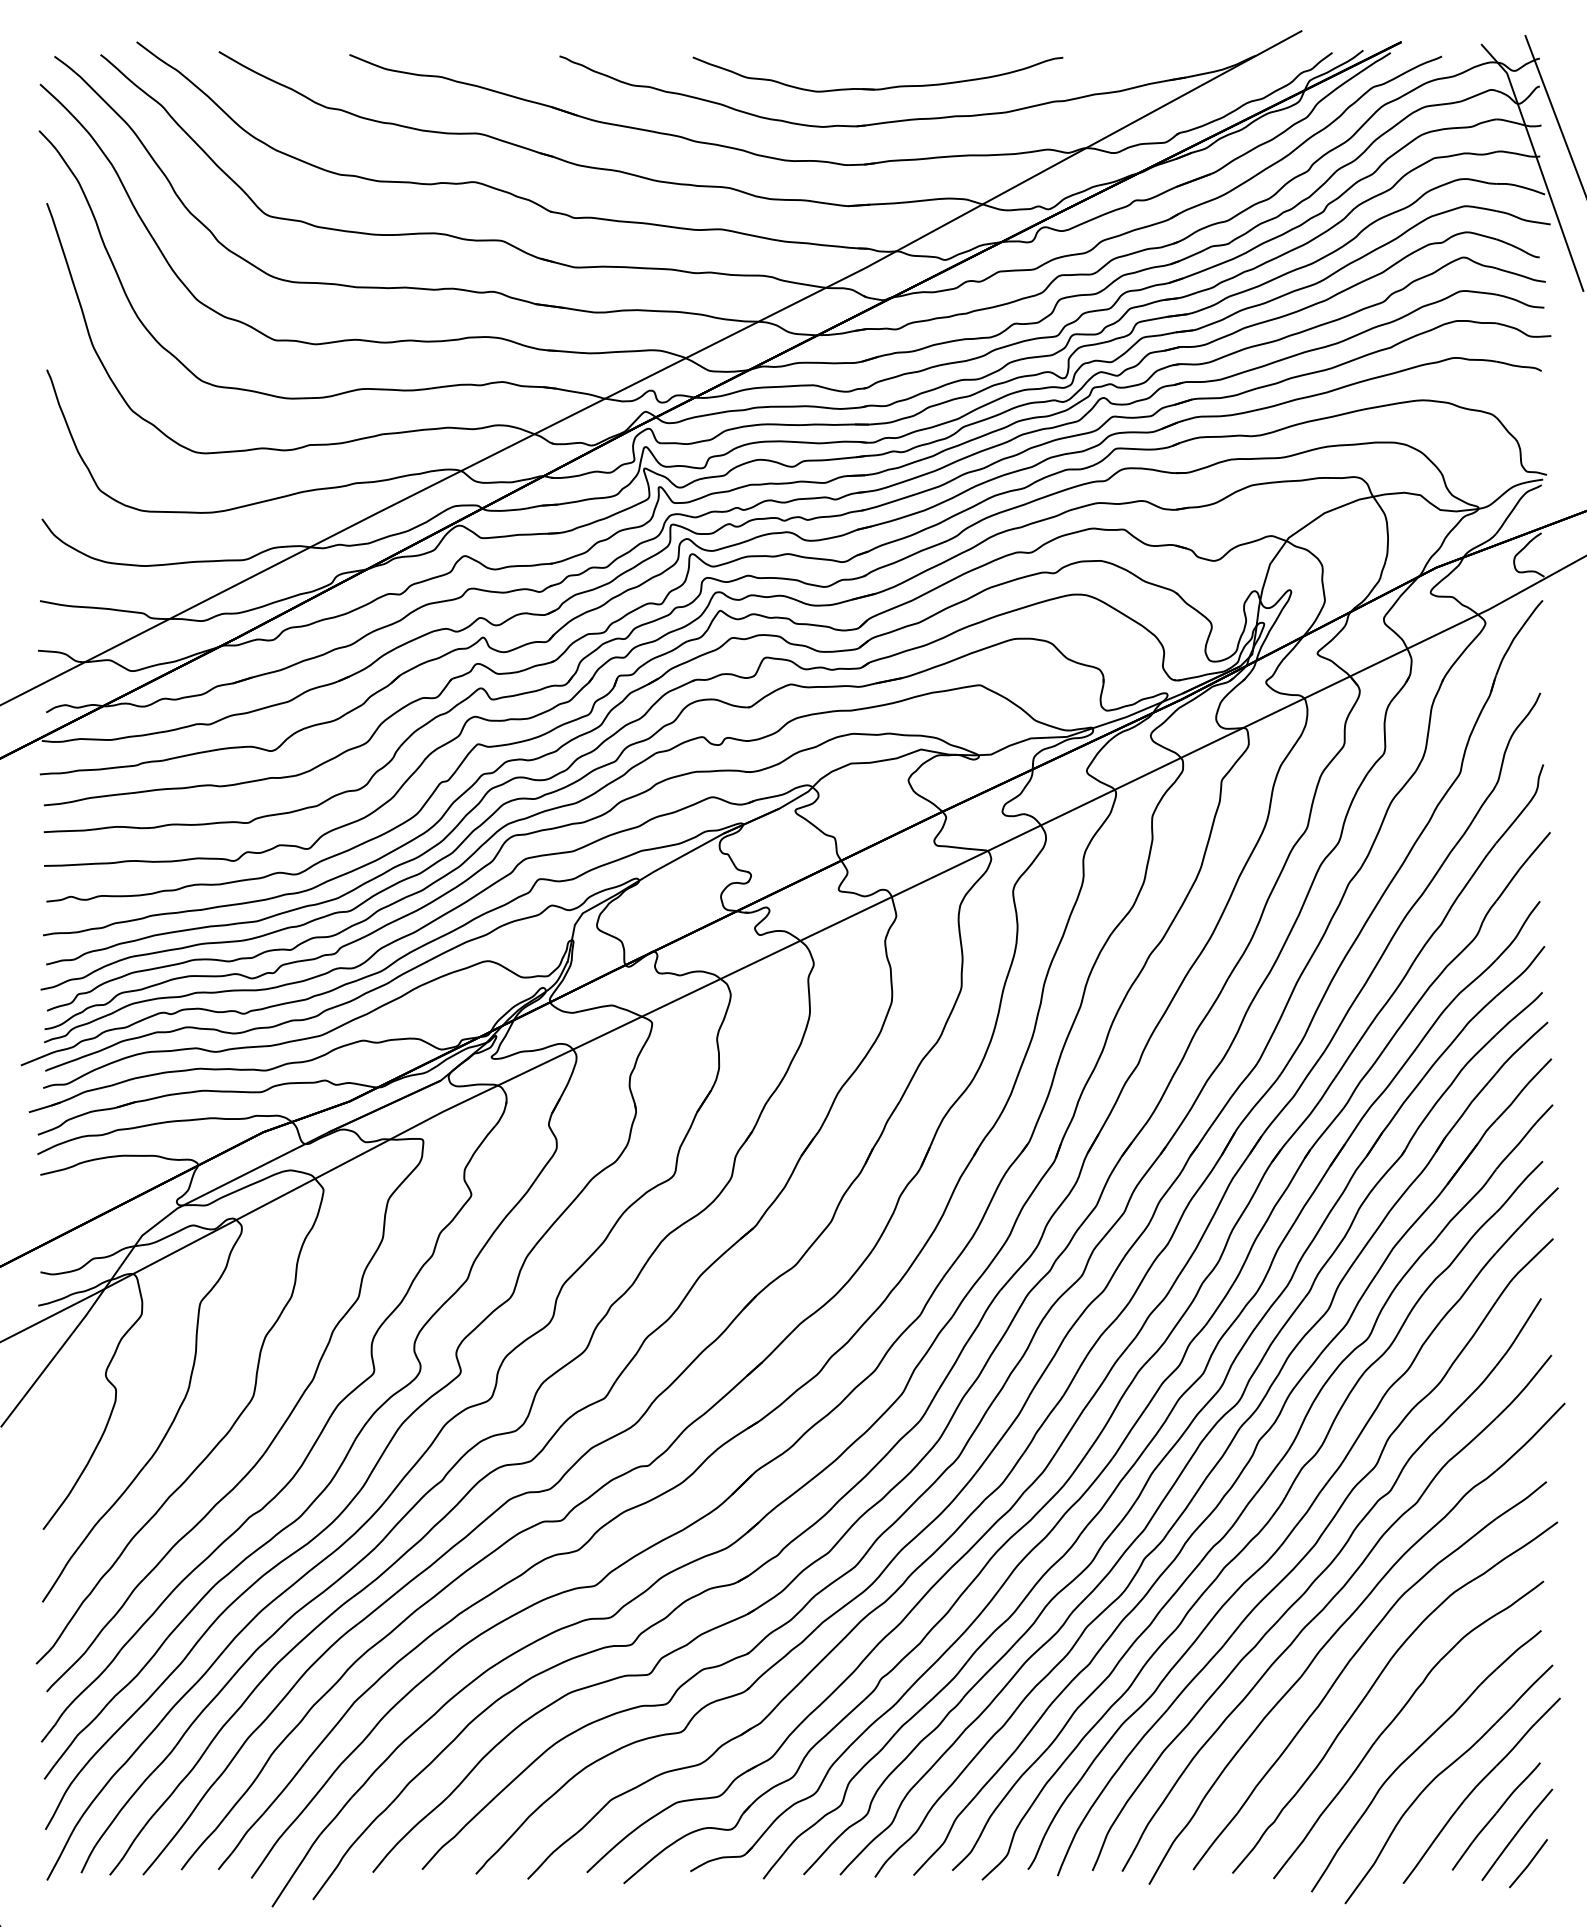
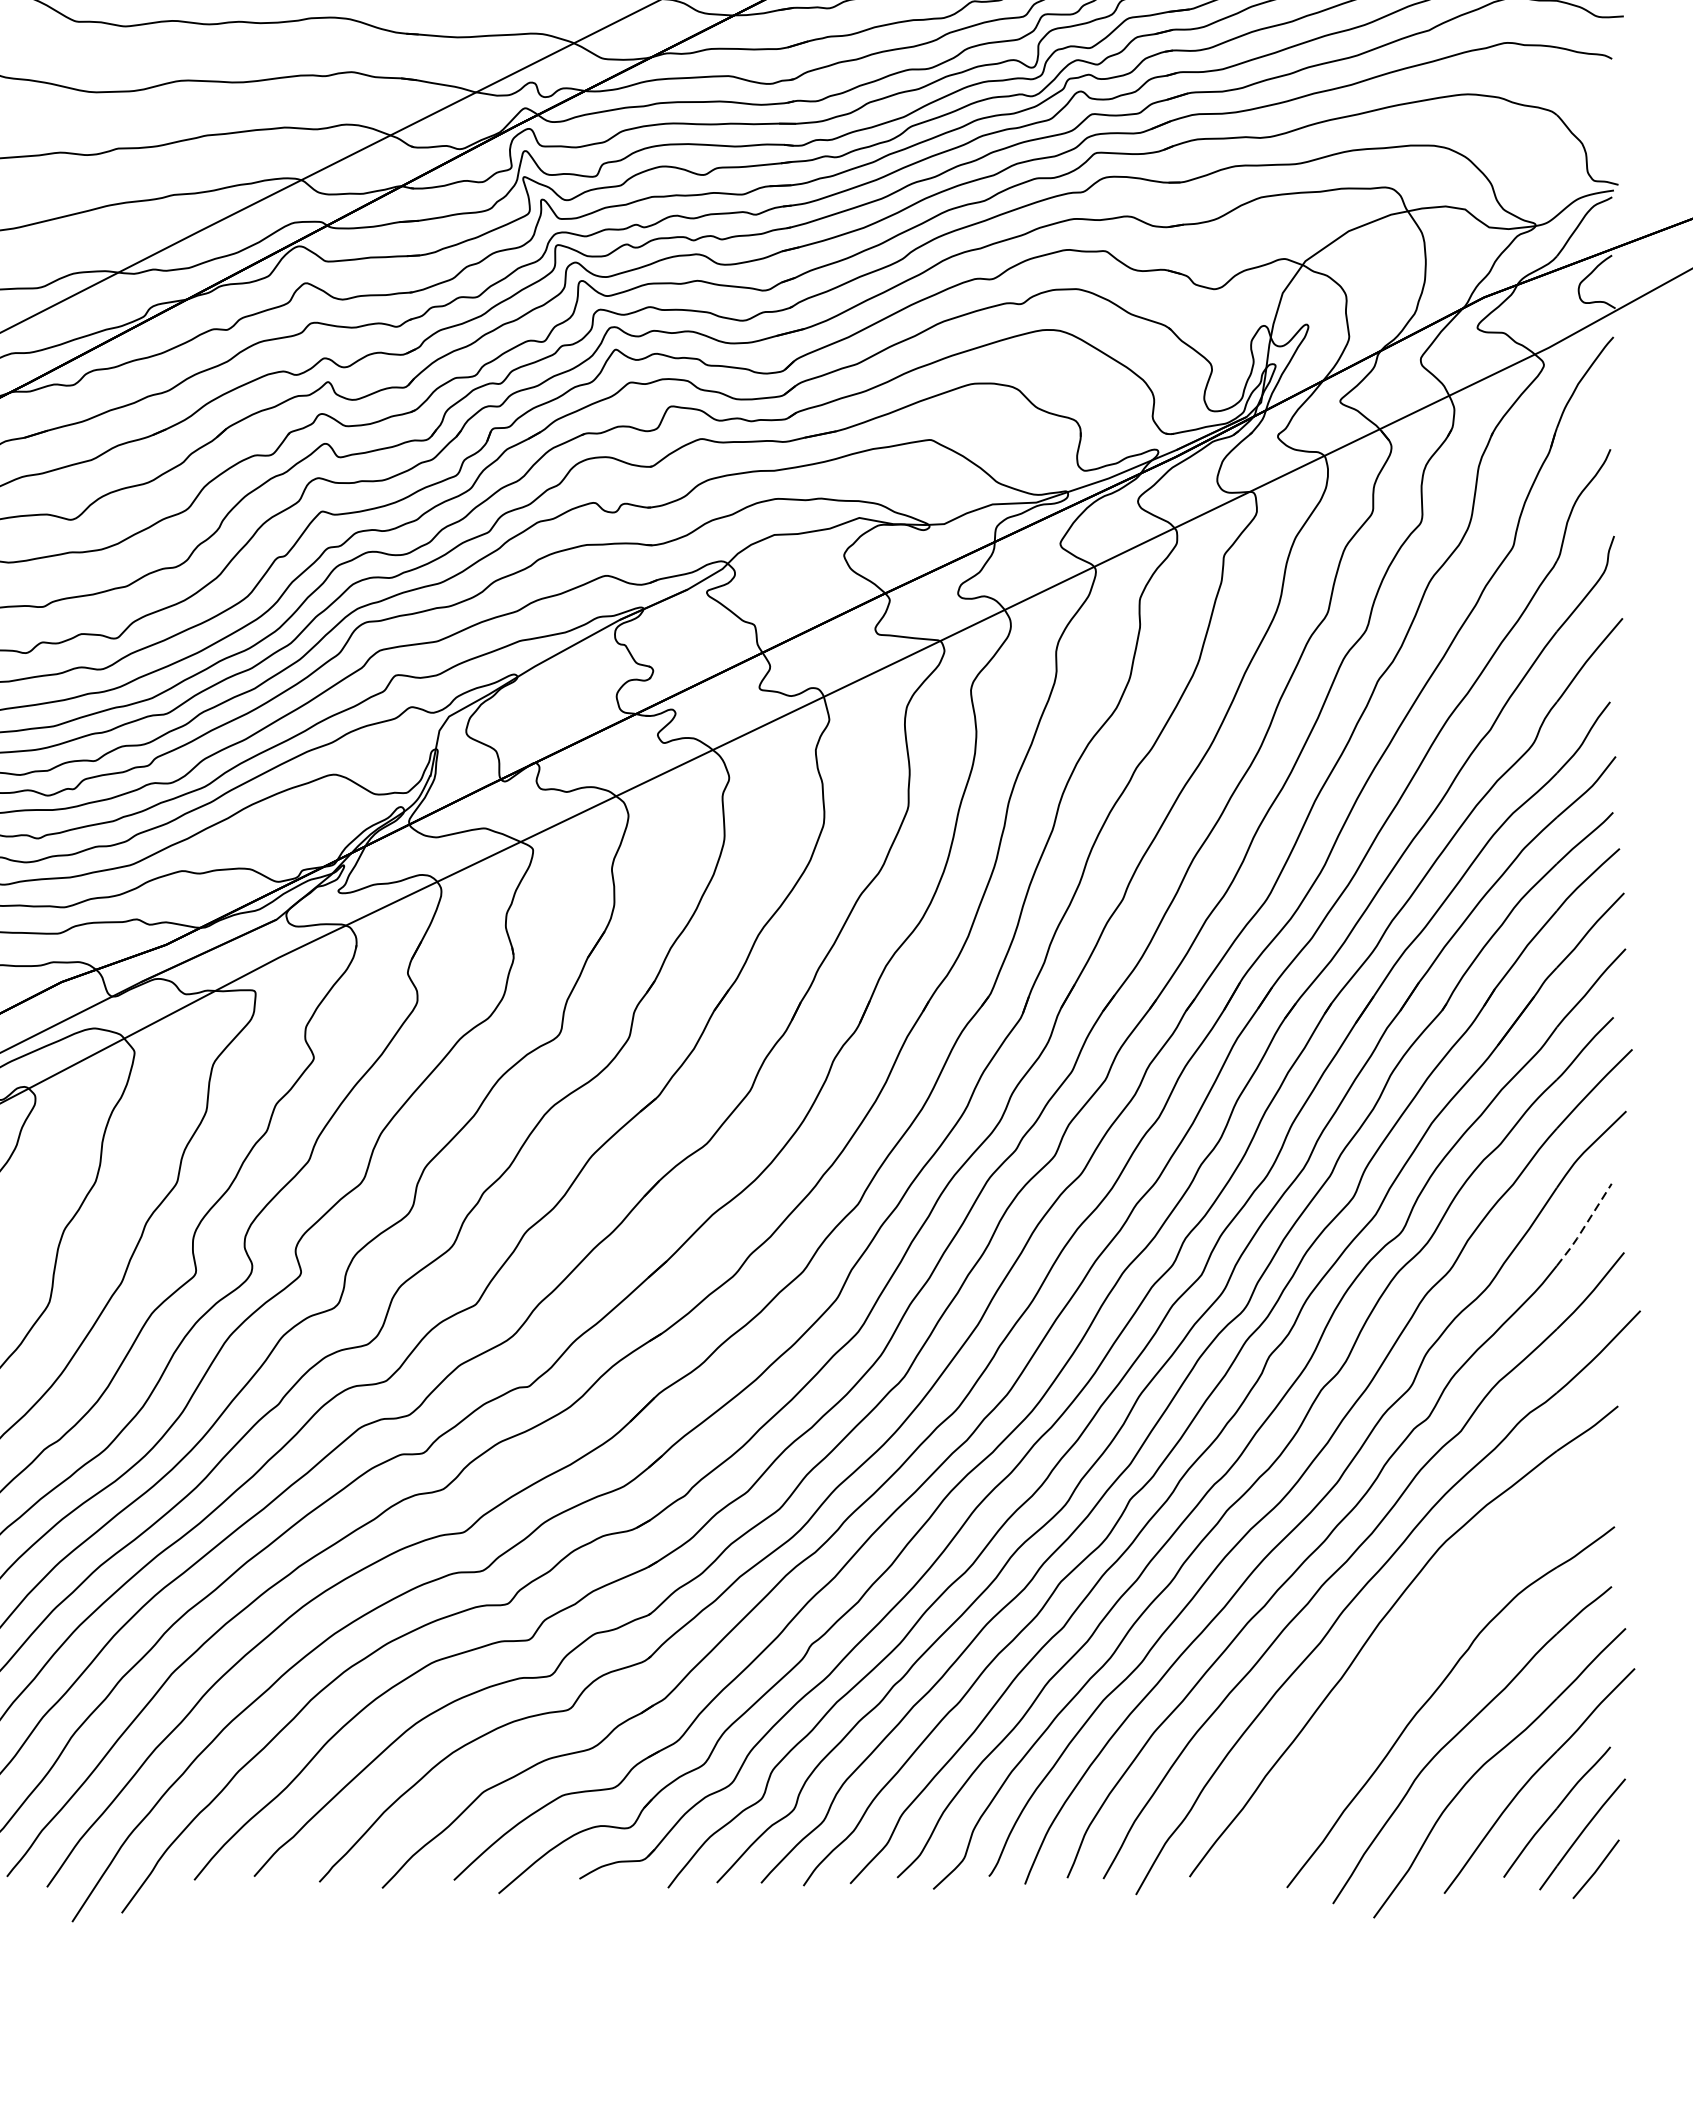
line: (1519, 1333) -> (1585, 1226), solid -> dashed
part: (1374, 1685) -> (1409, 1653), removed

